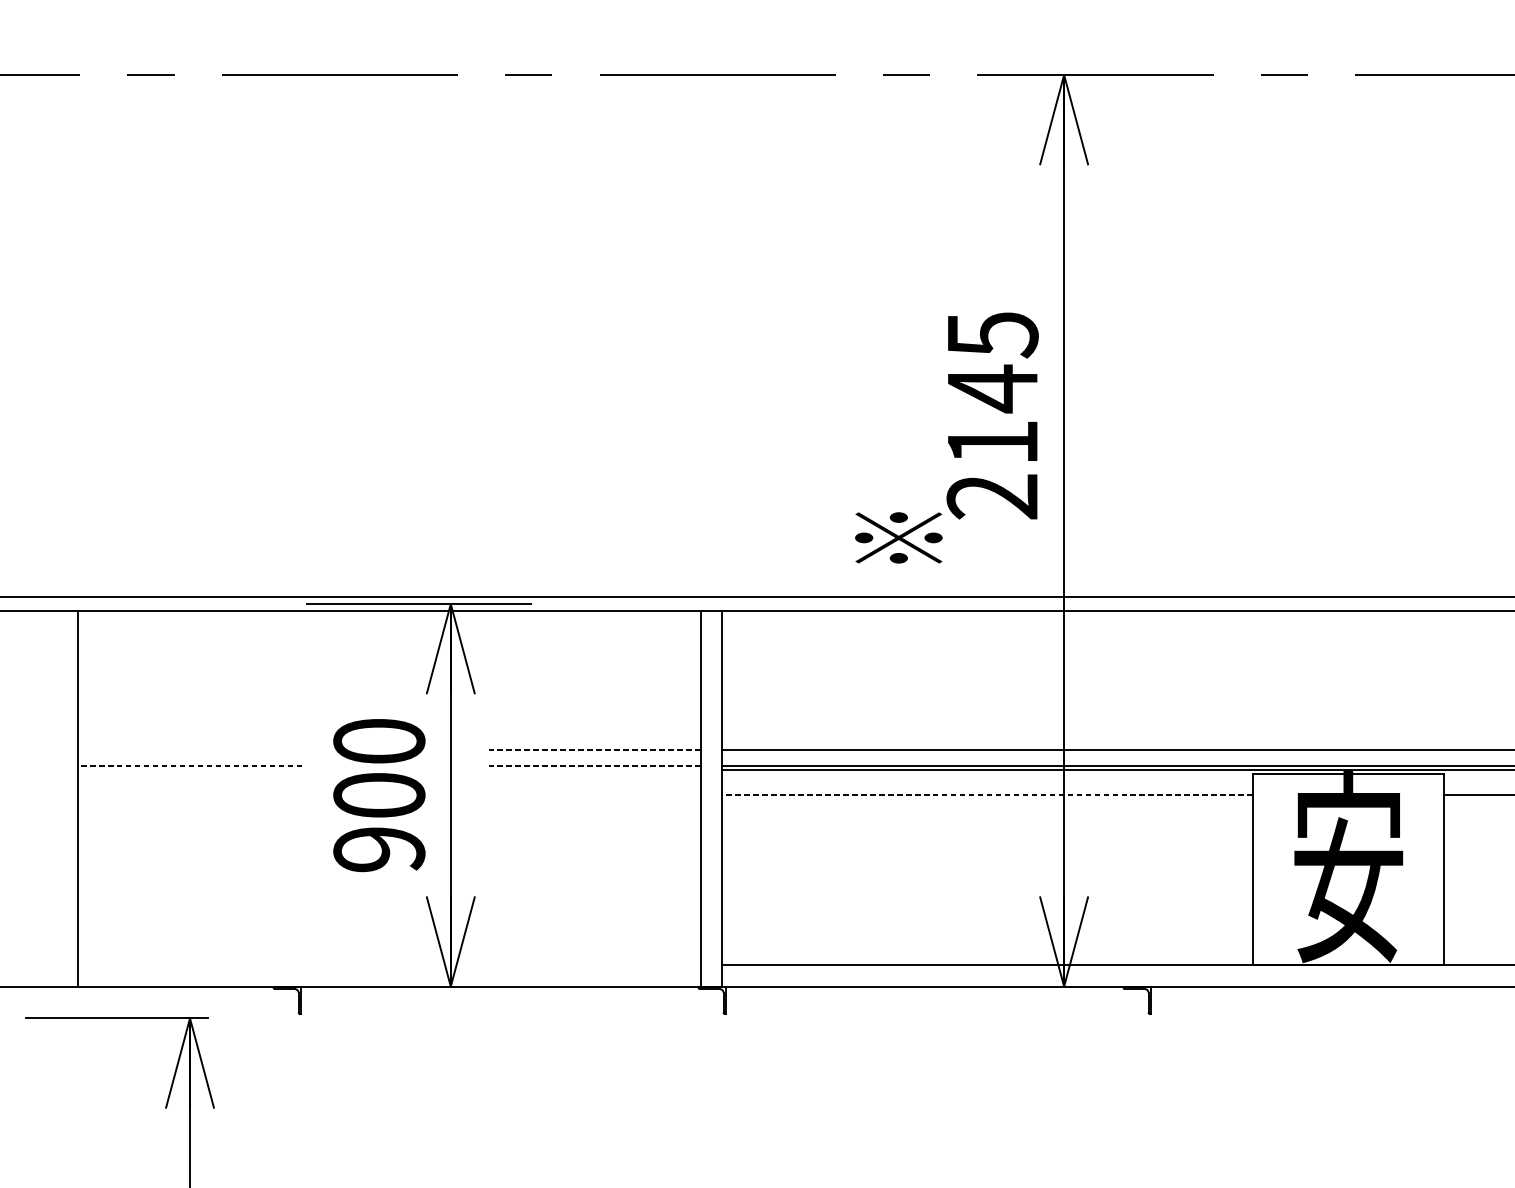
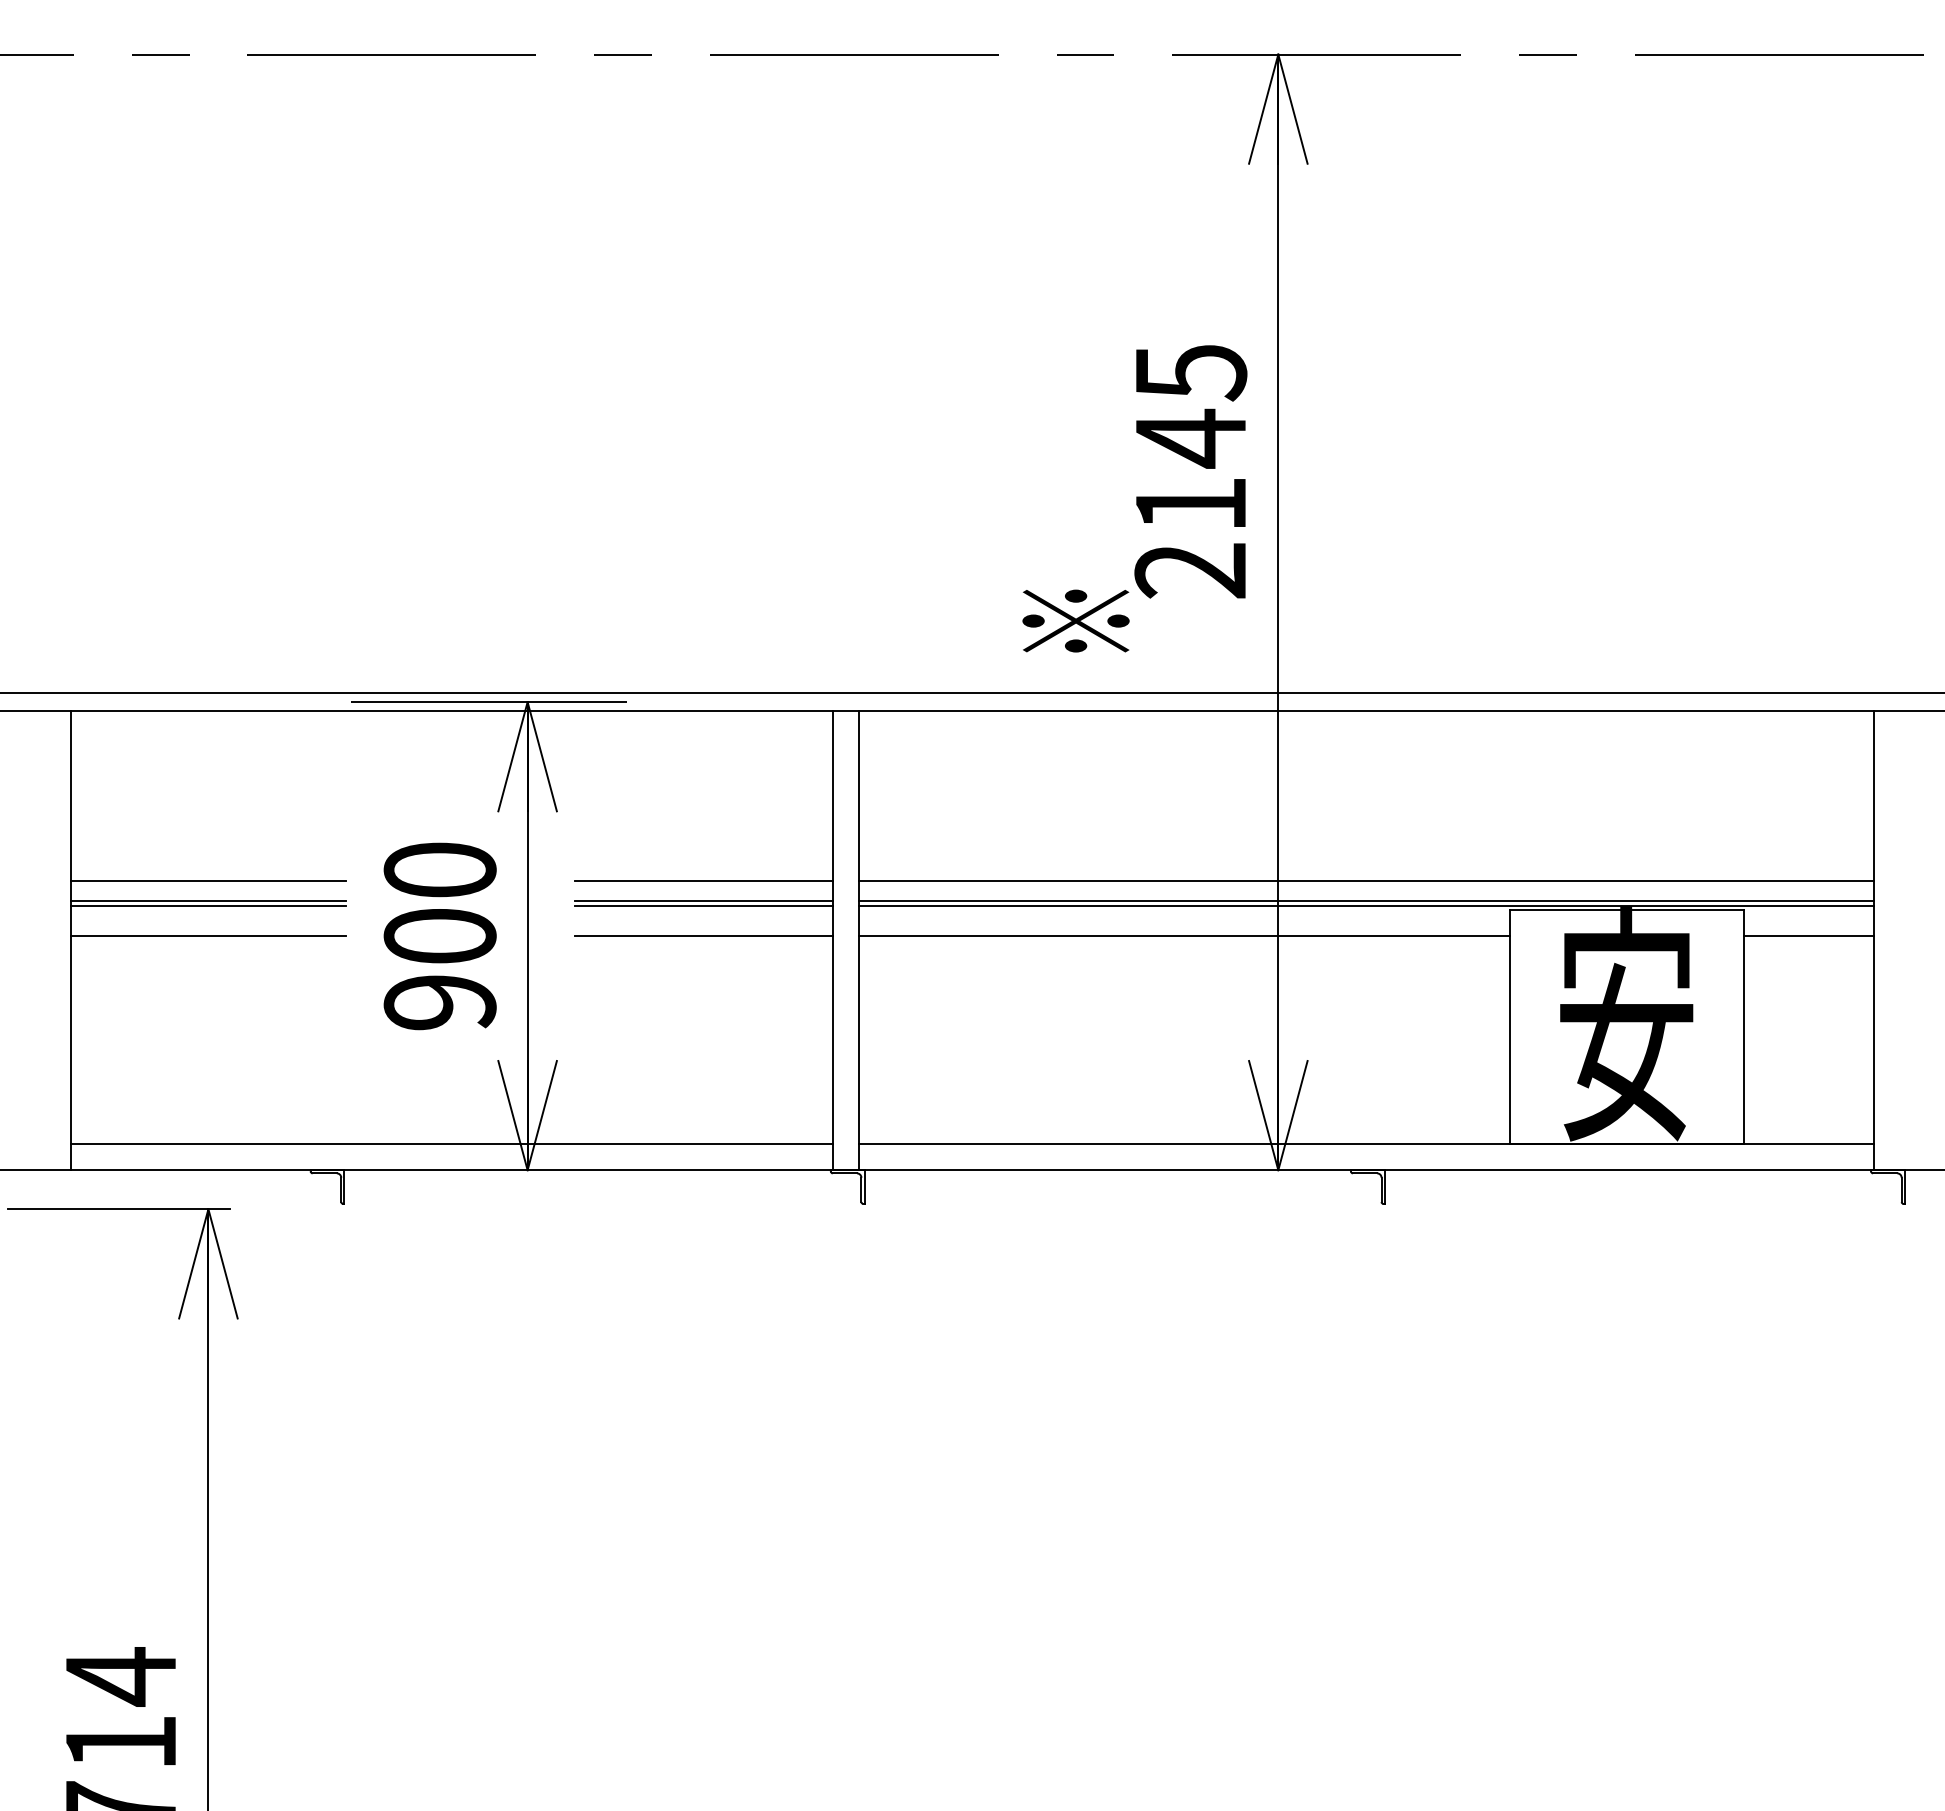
line: (190, 750) -> (208, 881), added
line: (594, 750) -> (703, 881), dashed -> solid
line: (190, 766) -> (208, 900), dashed -> solid
line: (594, 766) -> (703, 900), dashed -> solid
line: (190, 770) -> (208, 905), added
line: (594, 770) -> (703, 905), added
line: (190, 795) -> (208, 936), added
line: (594, 795) -> (703, 936), added
line: (986, 795) -> (1183, 936), dashed -> solid
line: (389, 965) -> (452, 1144), added

